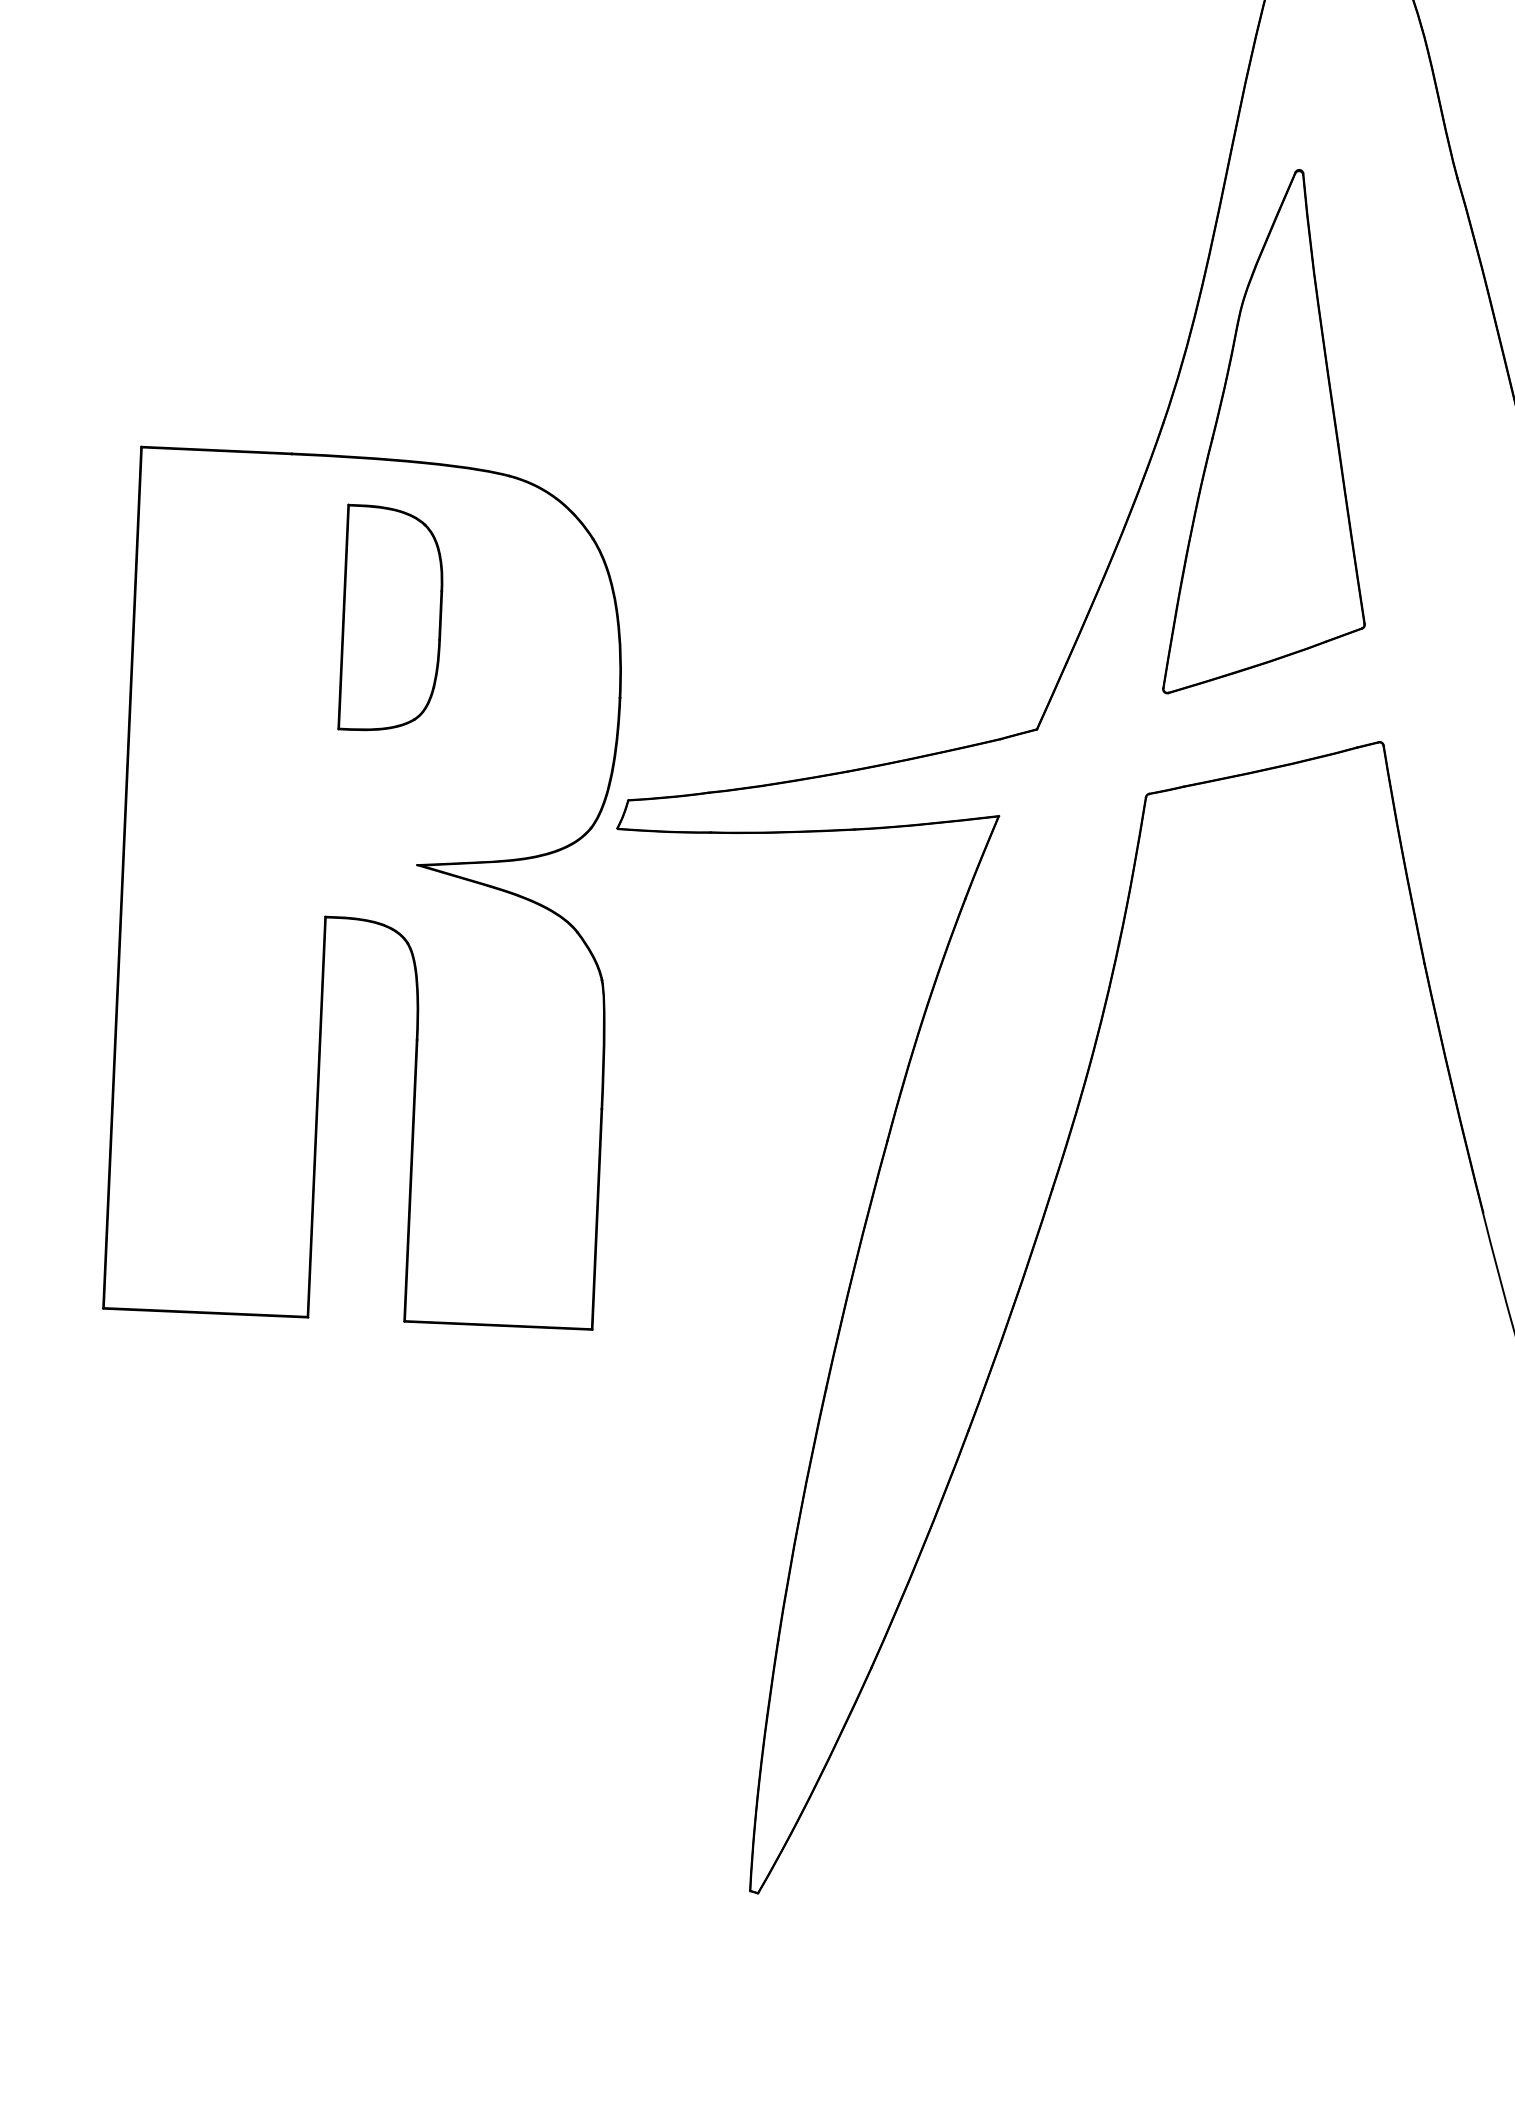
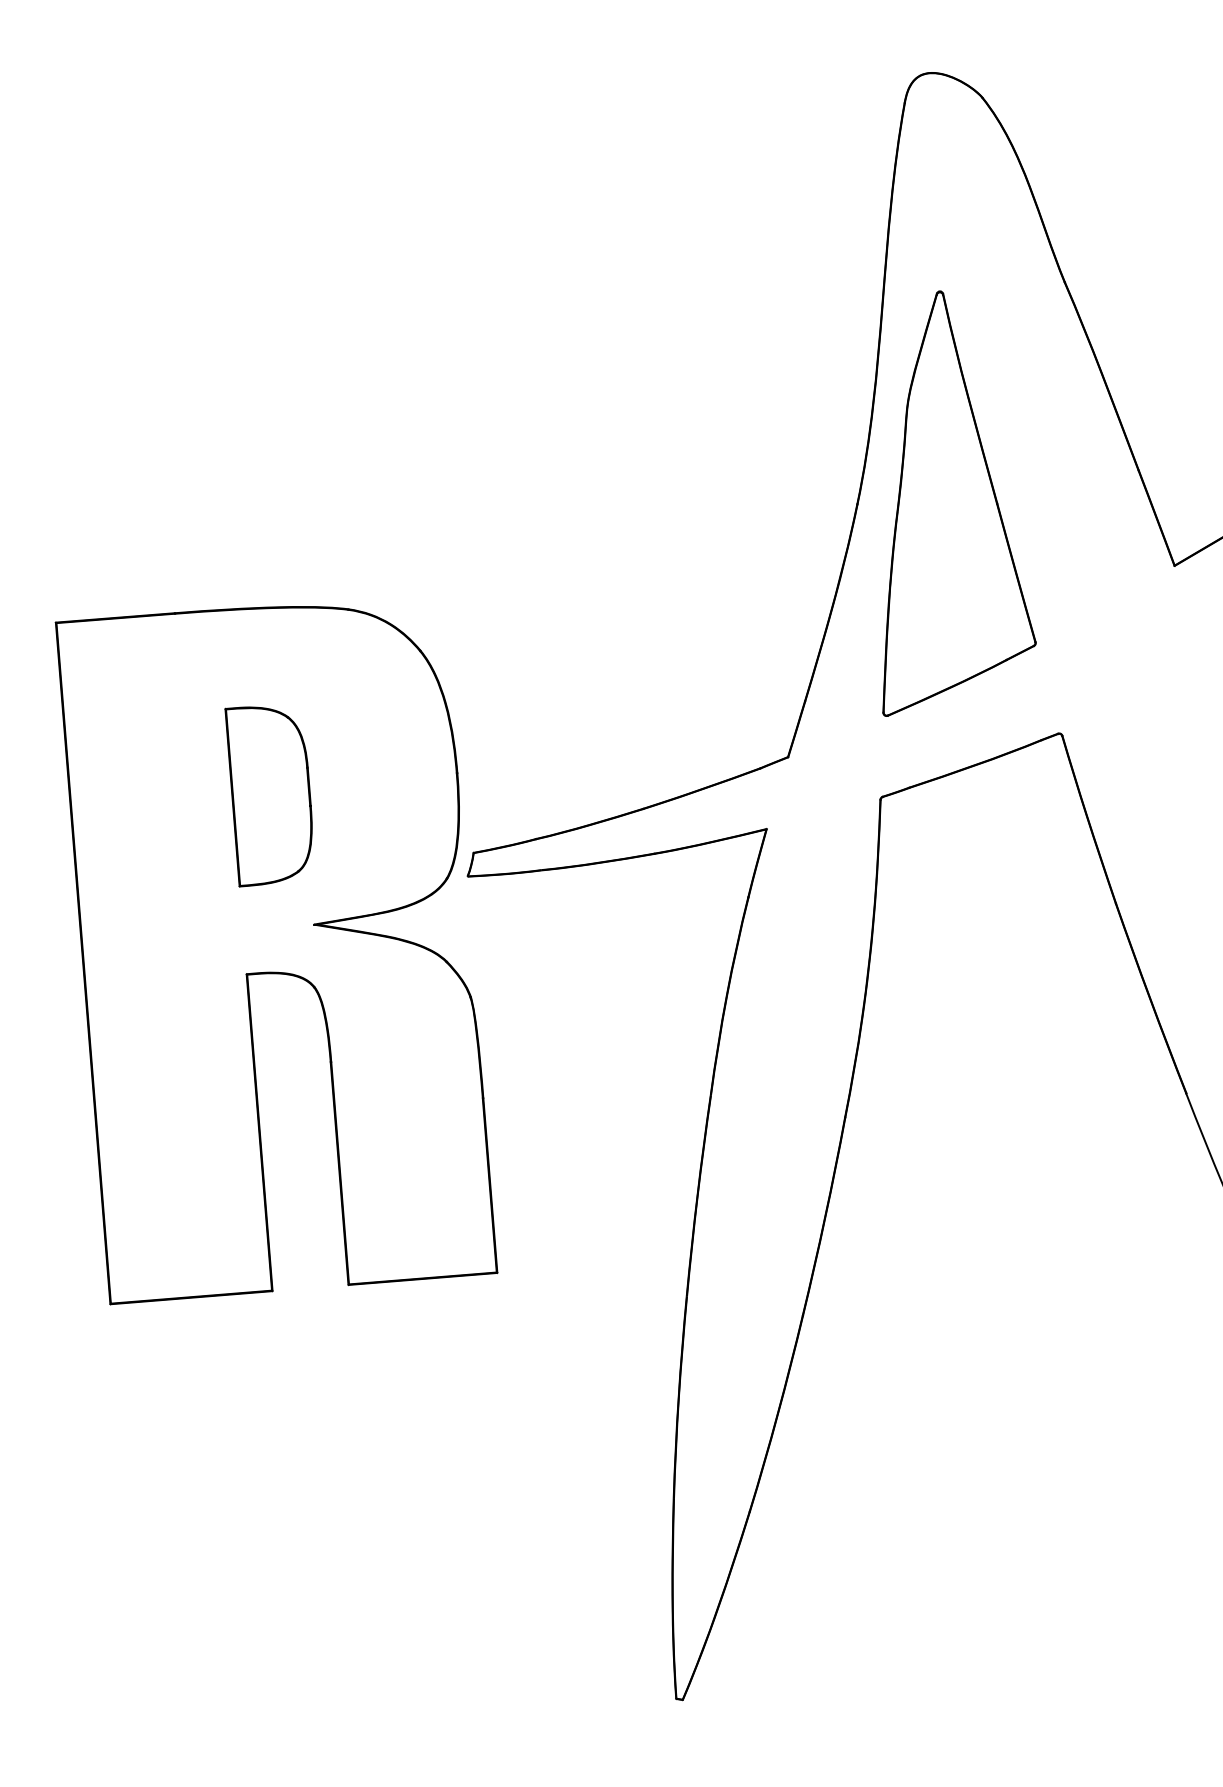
part: (388, 621) -> (268, 796), moved

